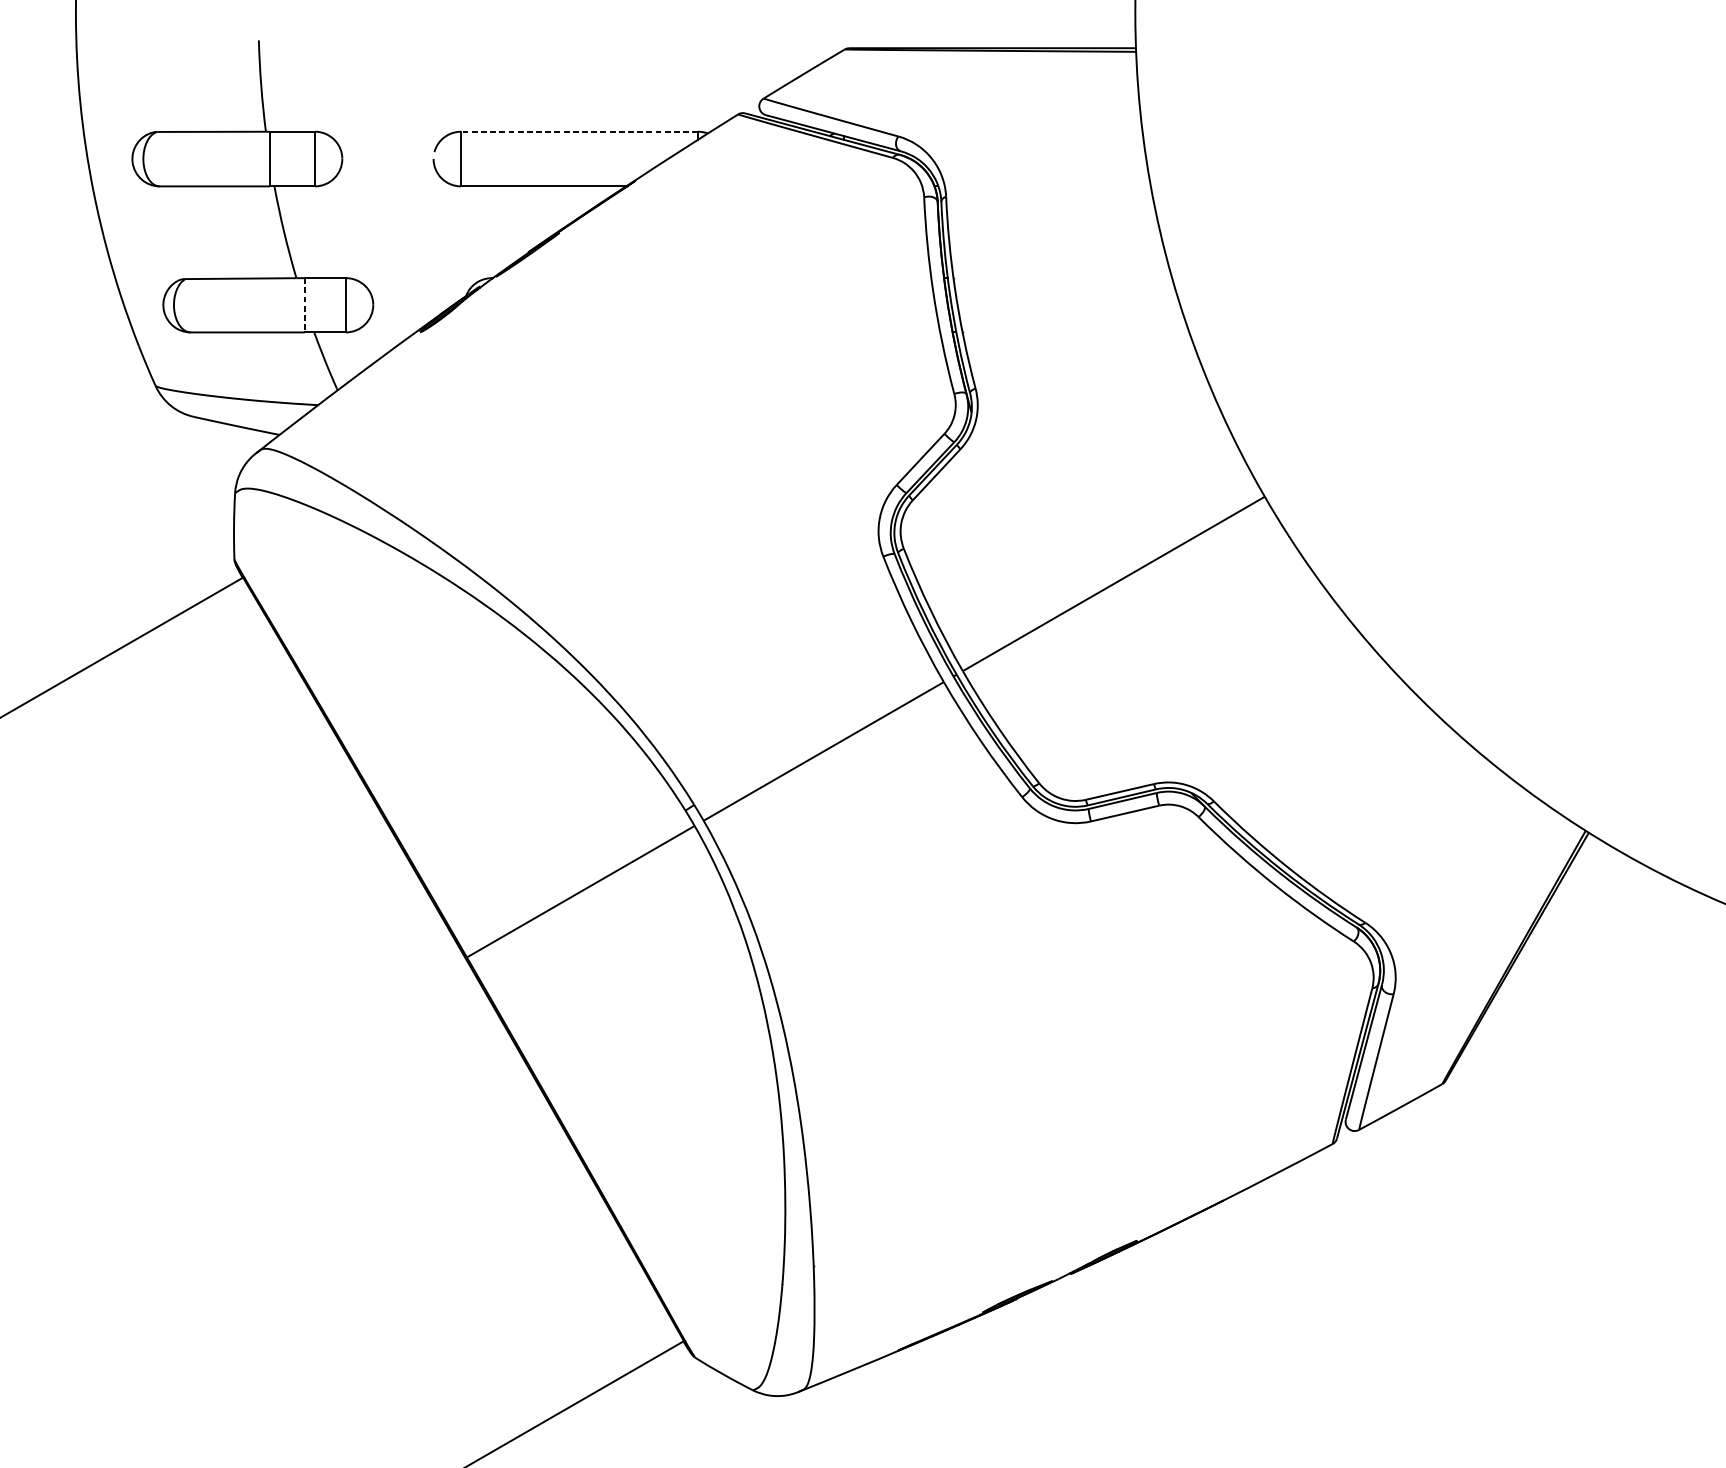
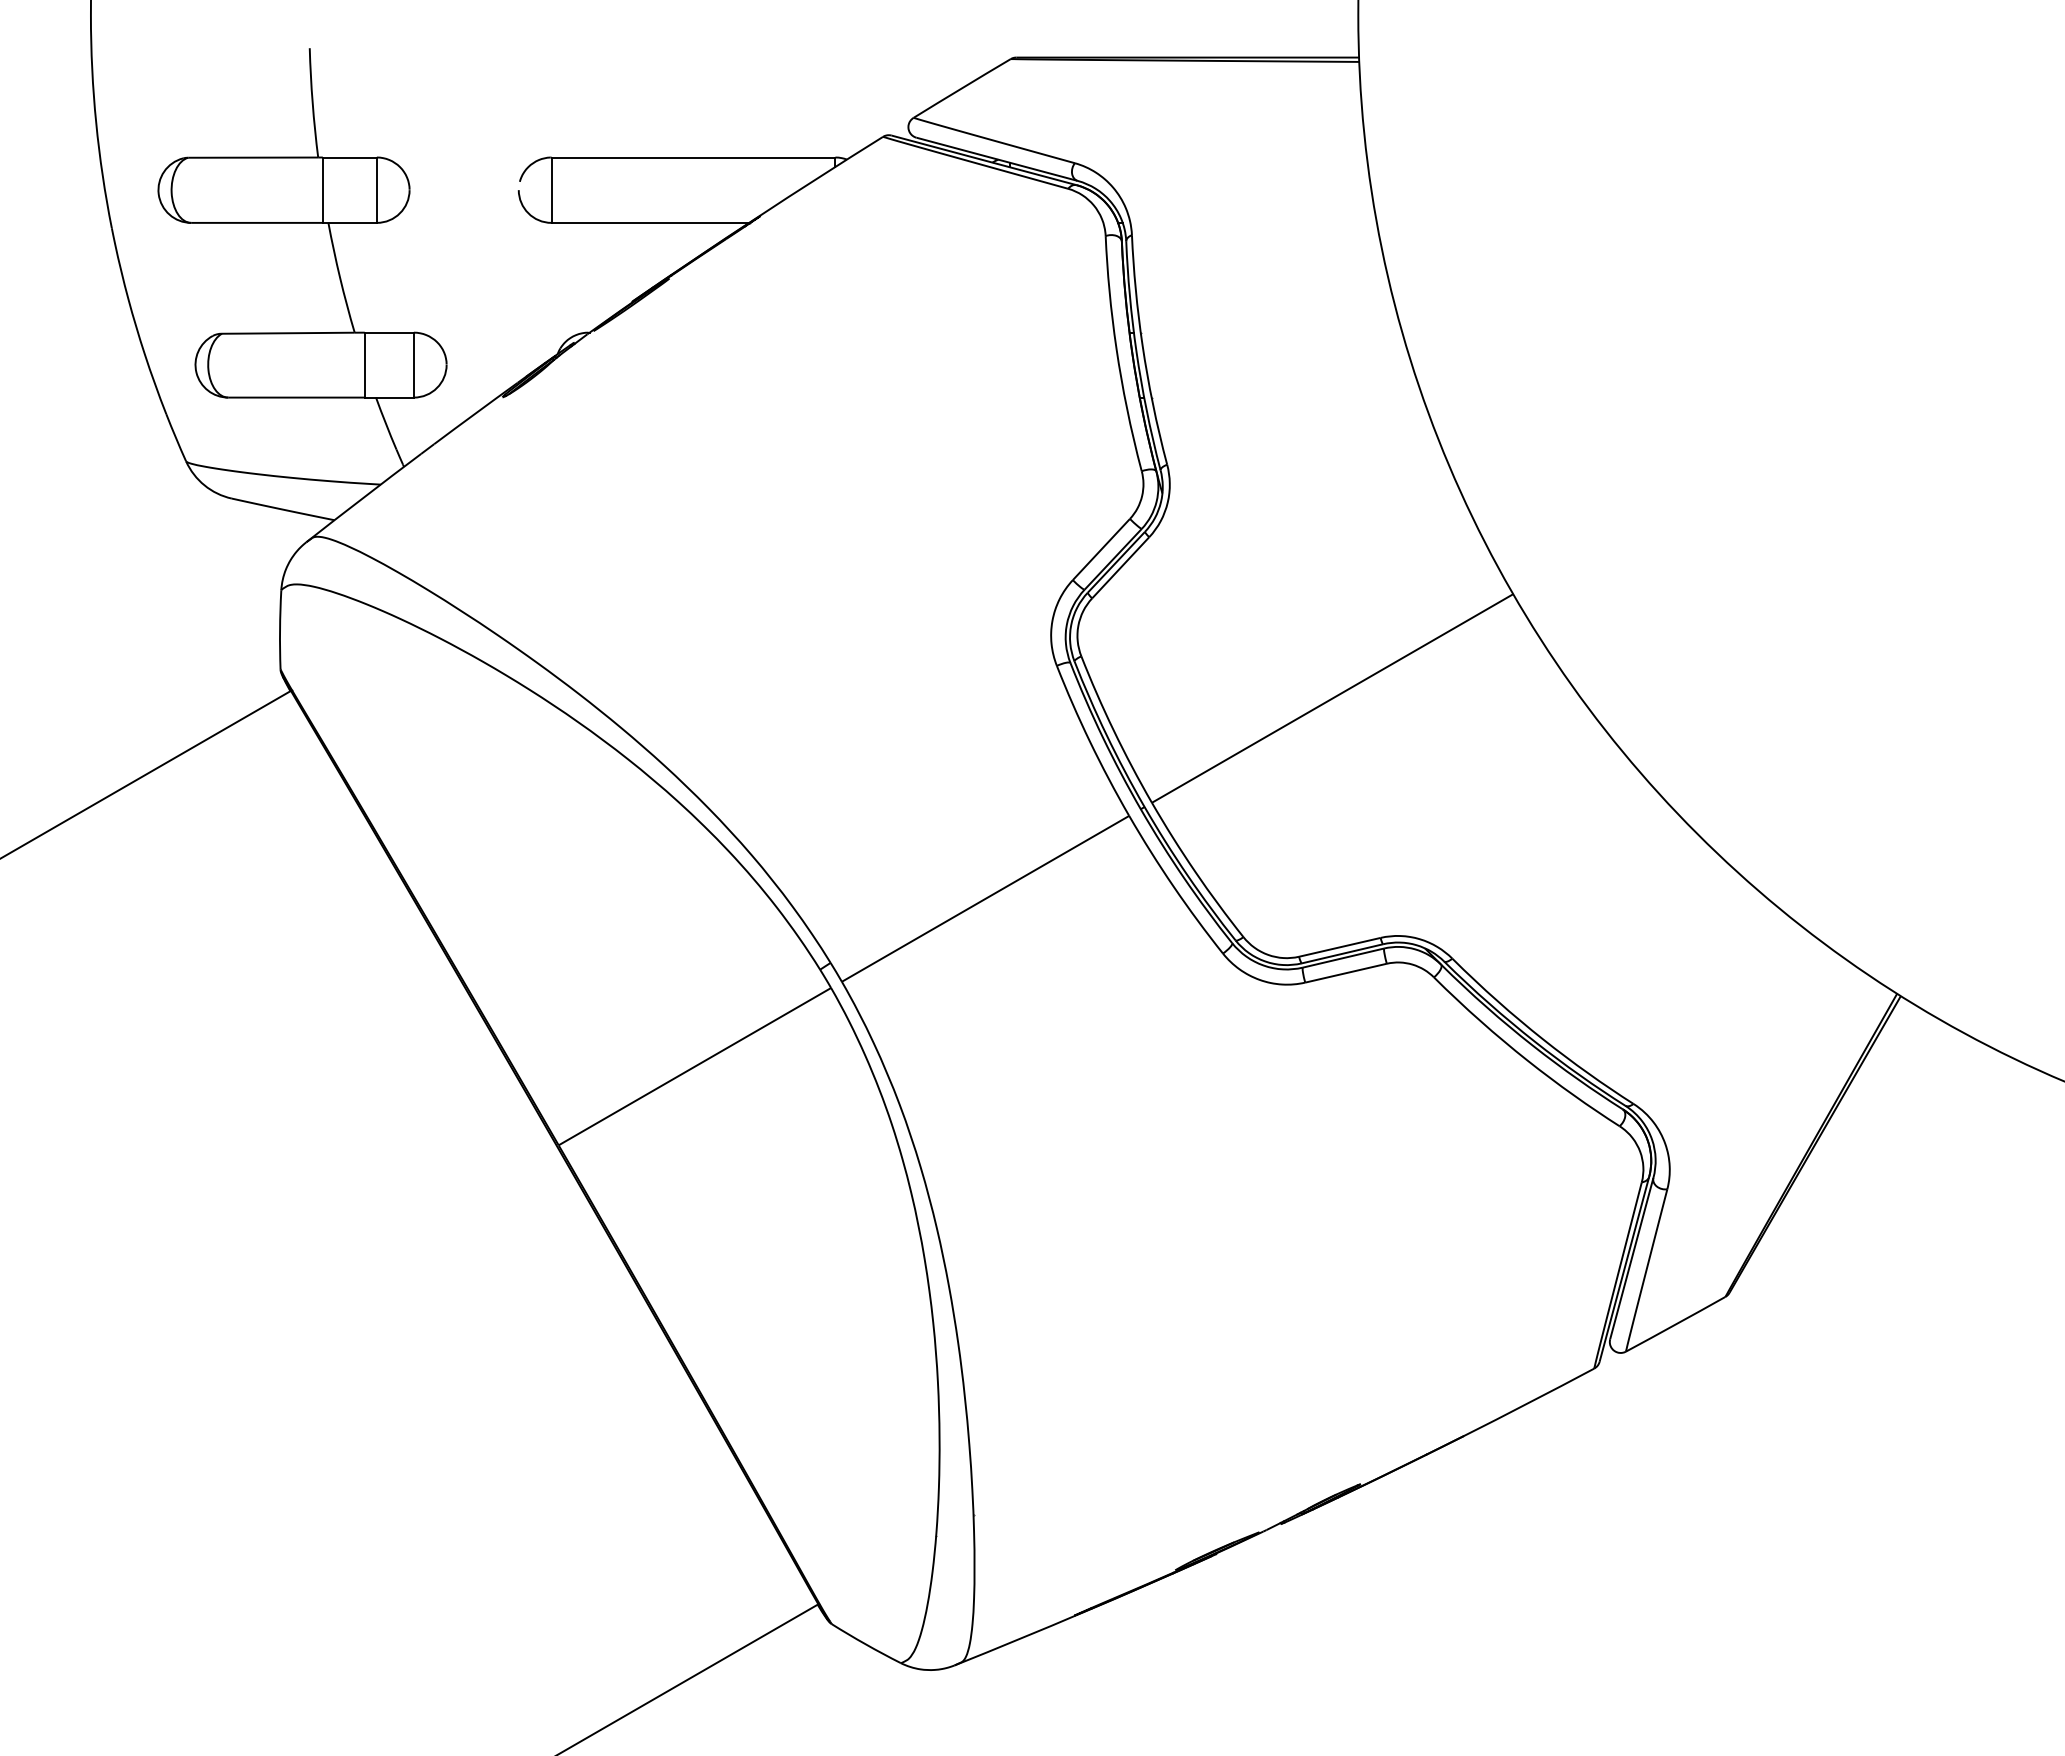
line: (579, 131) -> (693, 157), dashed -> solid
line: (304, 305) -> (364, 365), dashed -> solid

